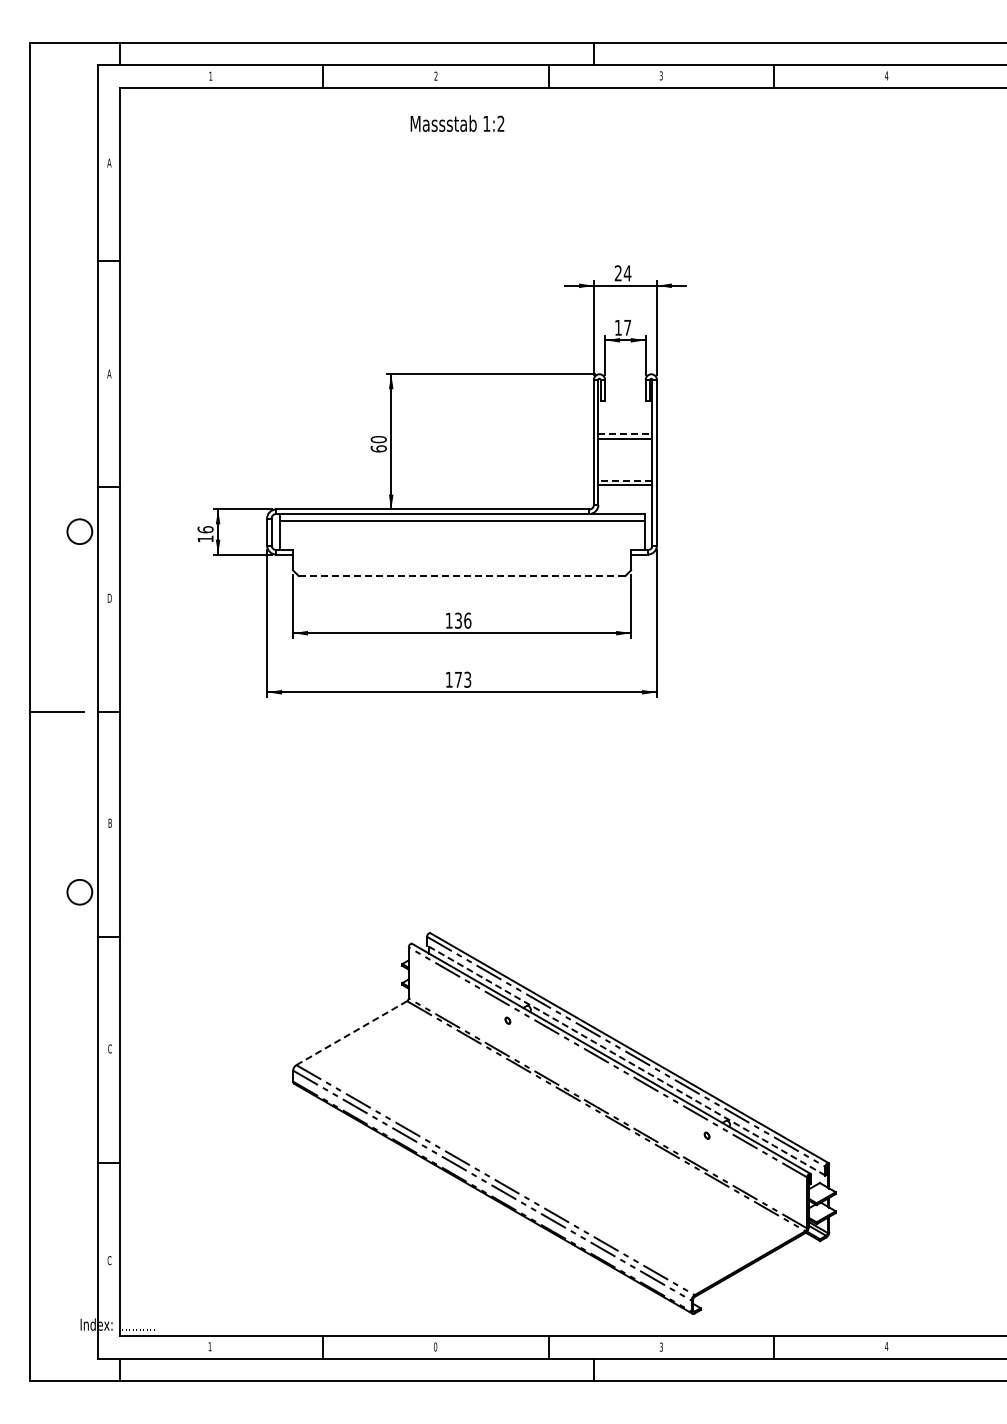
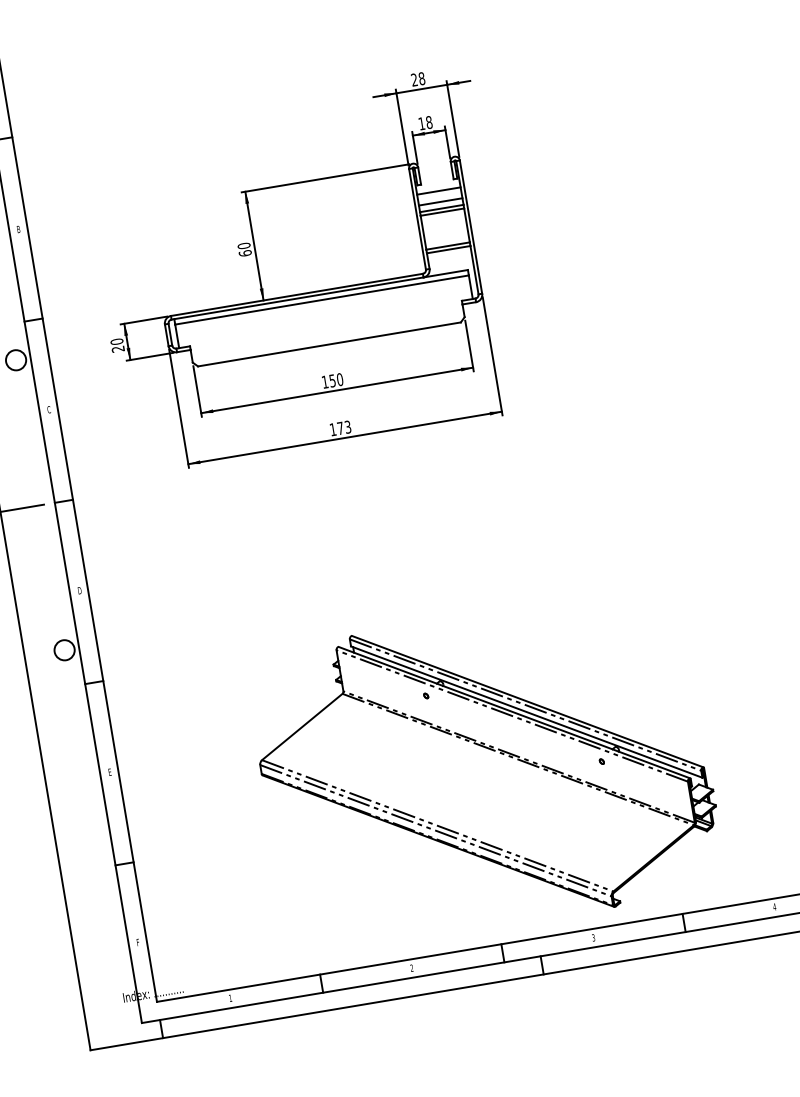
text: (627, 273) -> (421, 78), 24 -> 28
text: (627, 327) -> (429, 122), 17 -> 18
text: (109, 373) -> (18, 229), A -> B
line: (625, 412) -> (438, 190), added
line: (625, 426) -> (440, 202), added
line: (625, 434) -> (441, 208), dashed -> solid
line: (624, 480) -> (447, 245), dashed -> solid
text: (205, 534) -> (117, 345), 16 -> 20
line: (462, 575) -> (329, 343), dashed -> solid
text: (109, 597) -> (48, 409), D -> C
text: (463, 620) -> (336, 380), 136 -> 150
text: (110, 823) -> (80, 590), B -> D
line: (351, 1033) -> (302, 727), dashed -> solid
text: (109, 1048) -> (109, 771), C -> E
line: (626, 1060) -> (526, 712), dashed -> solid
text: (109, 1260) -> (138, 942), C -> F
text: (435, 1346) -> (411, 967), 0 -> 2

